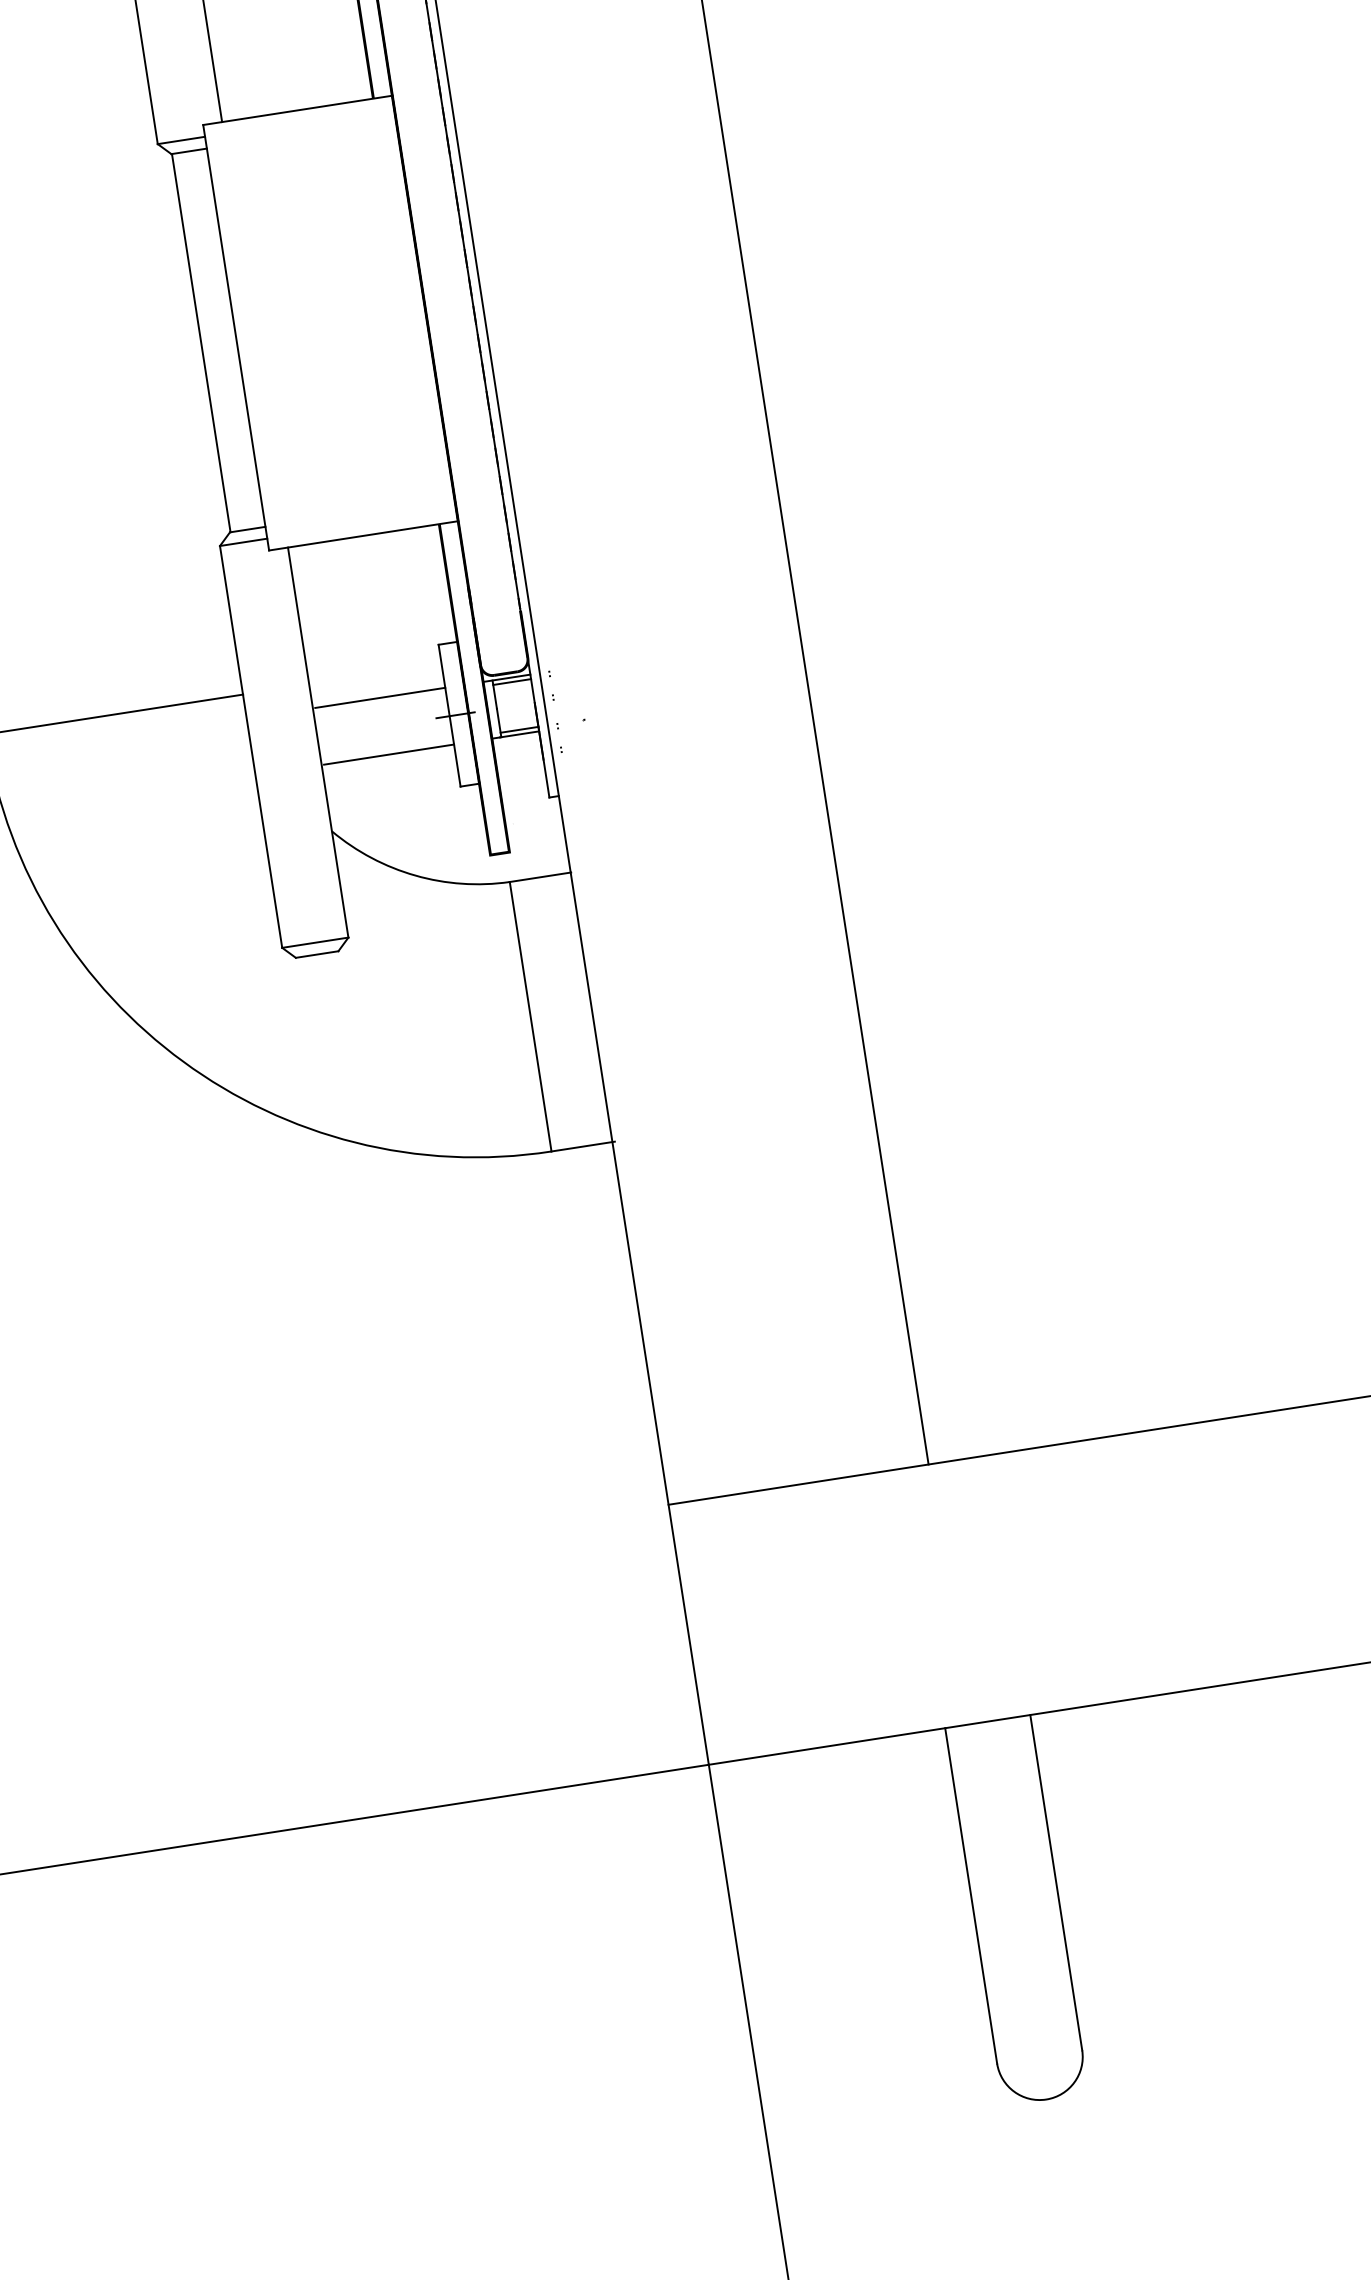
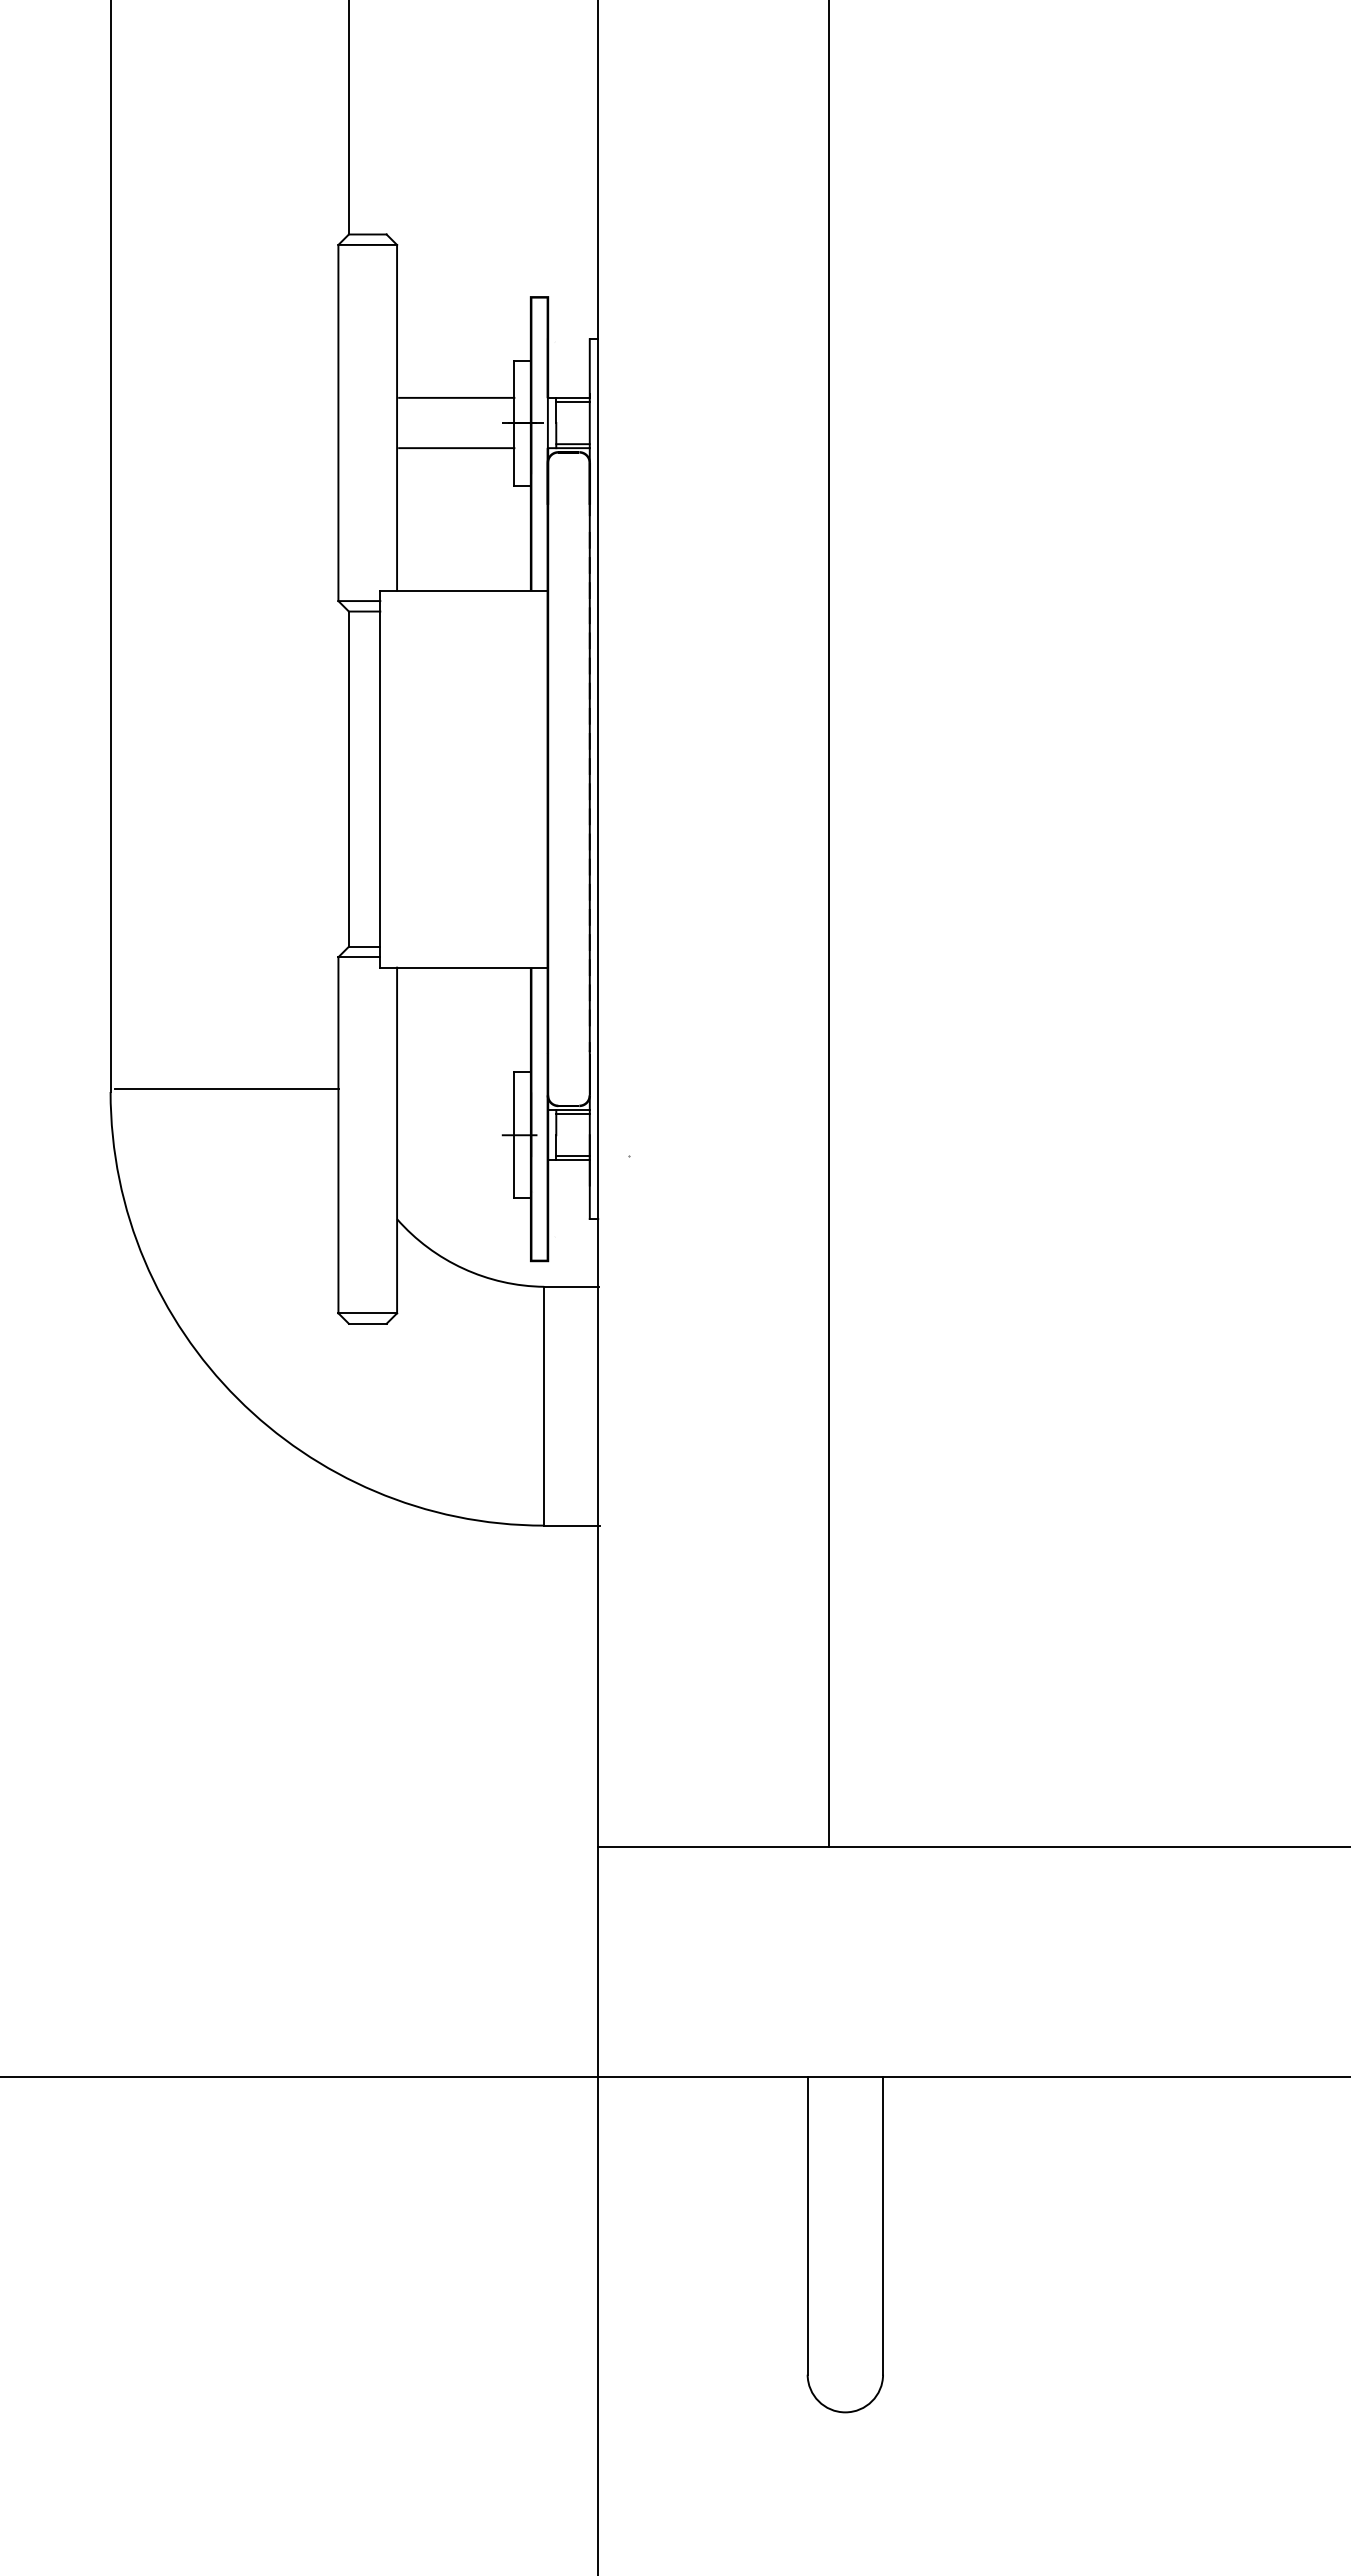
line: (380, 698) -> (456, 1110), removed
line: (388, 754) -> (456, 1160), removed

